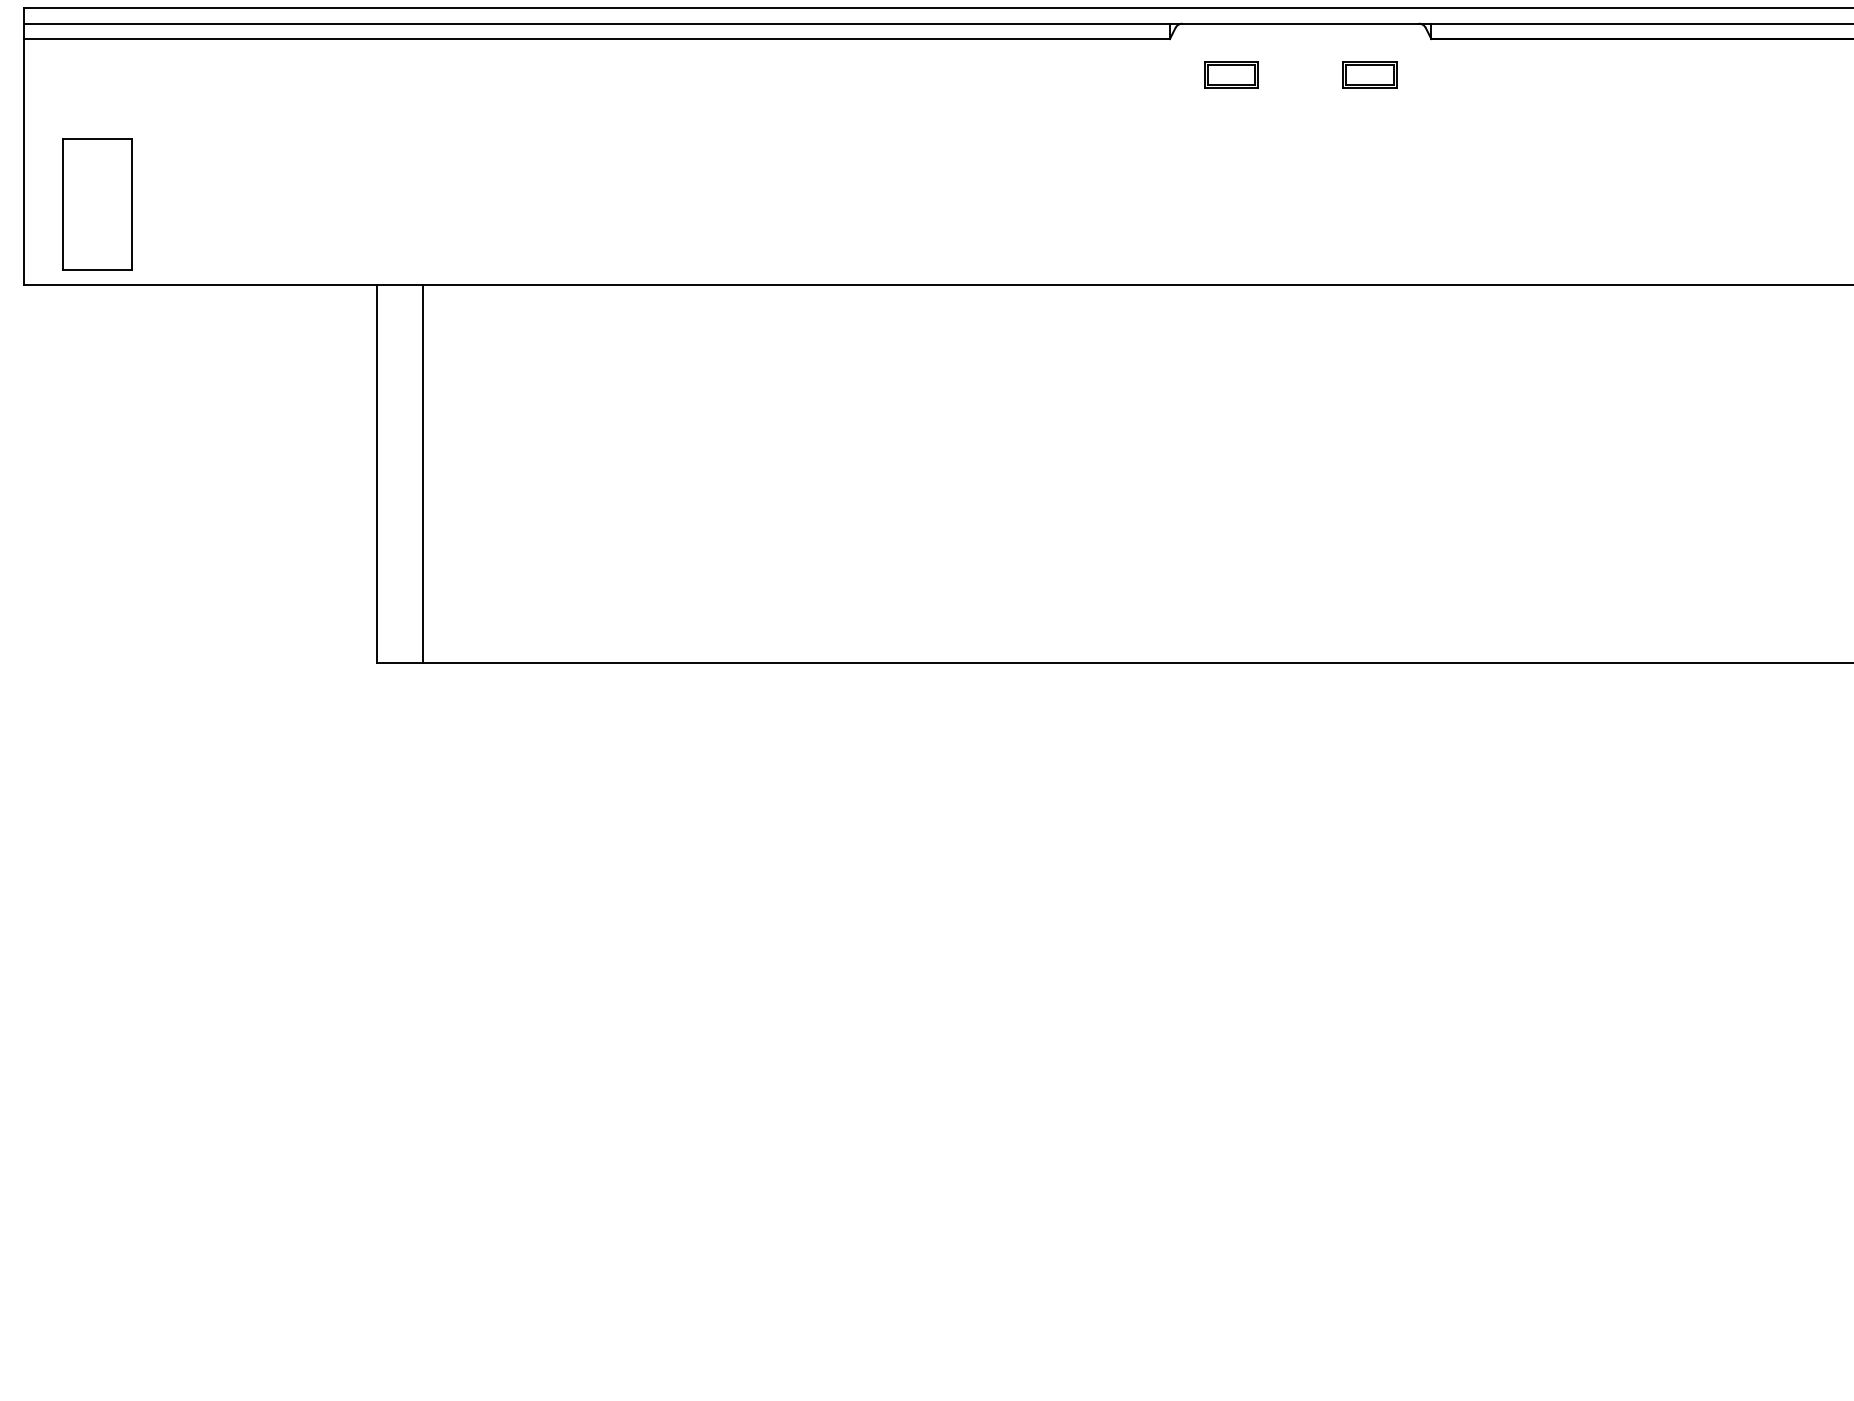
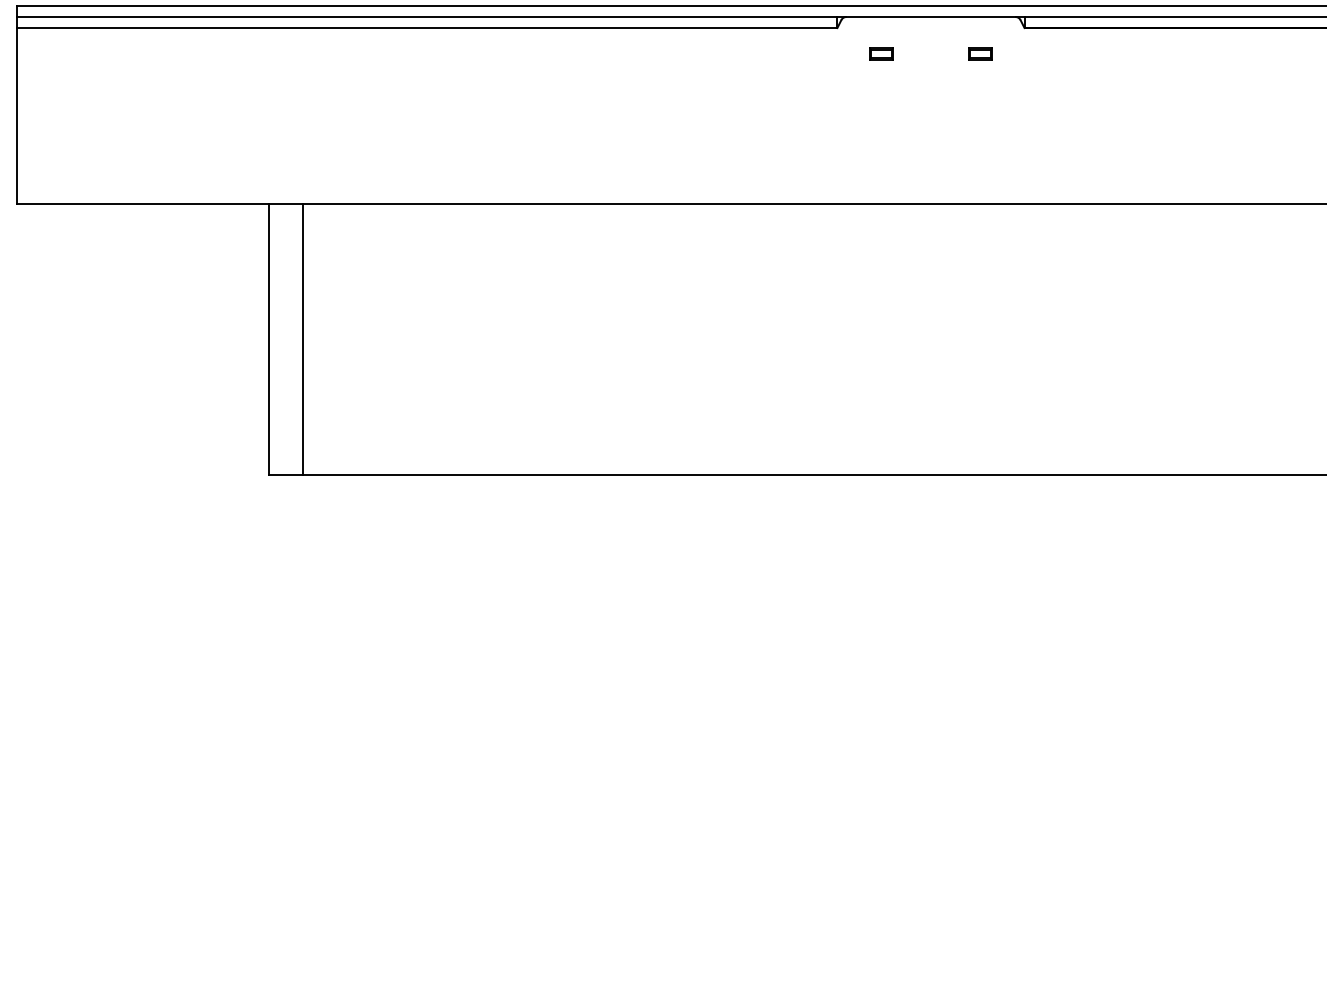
part: (1231, 74) -> (881, 53), size x0.6
part: (1369, 74) -> (980, 53), size x0.6
part: (97, 204) -> (69, 146), removed

